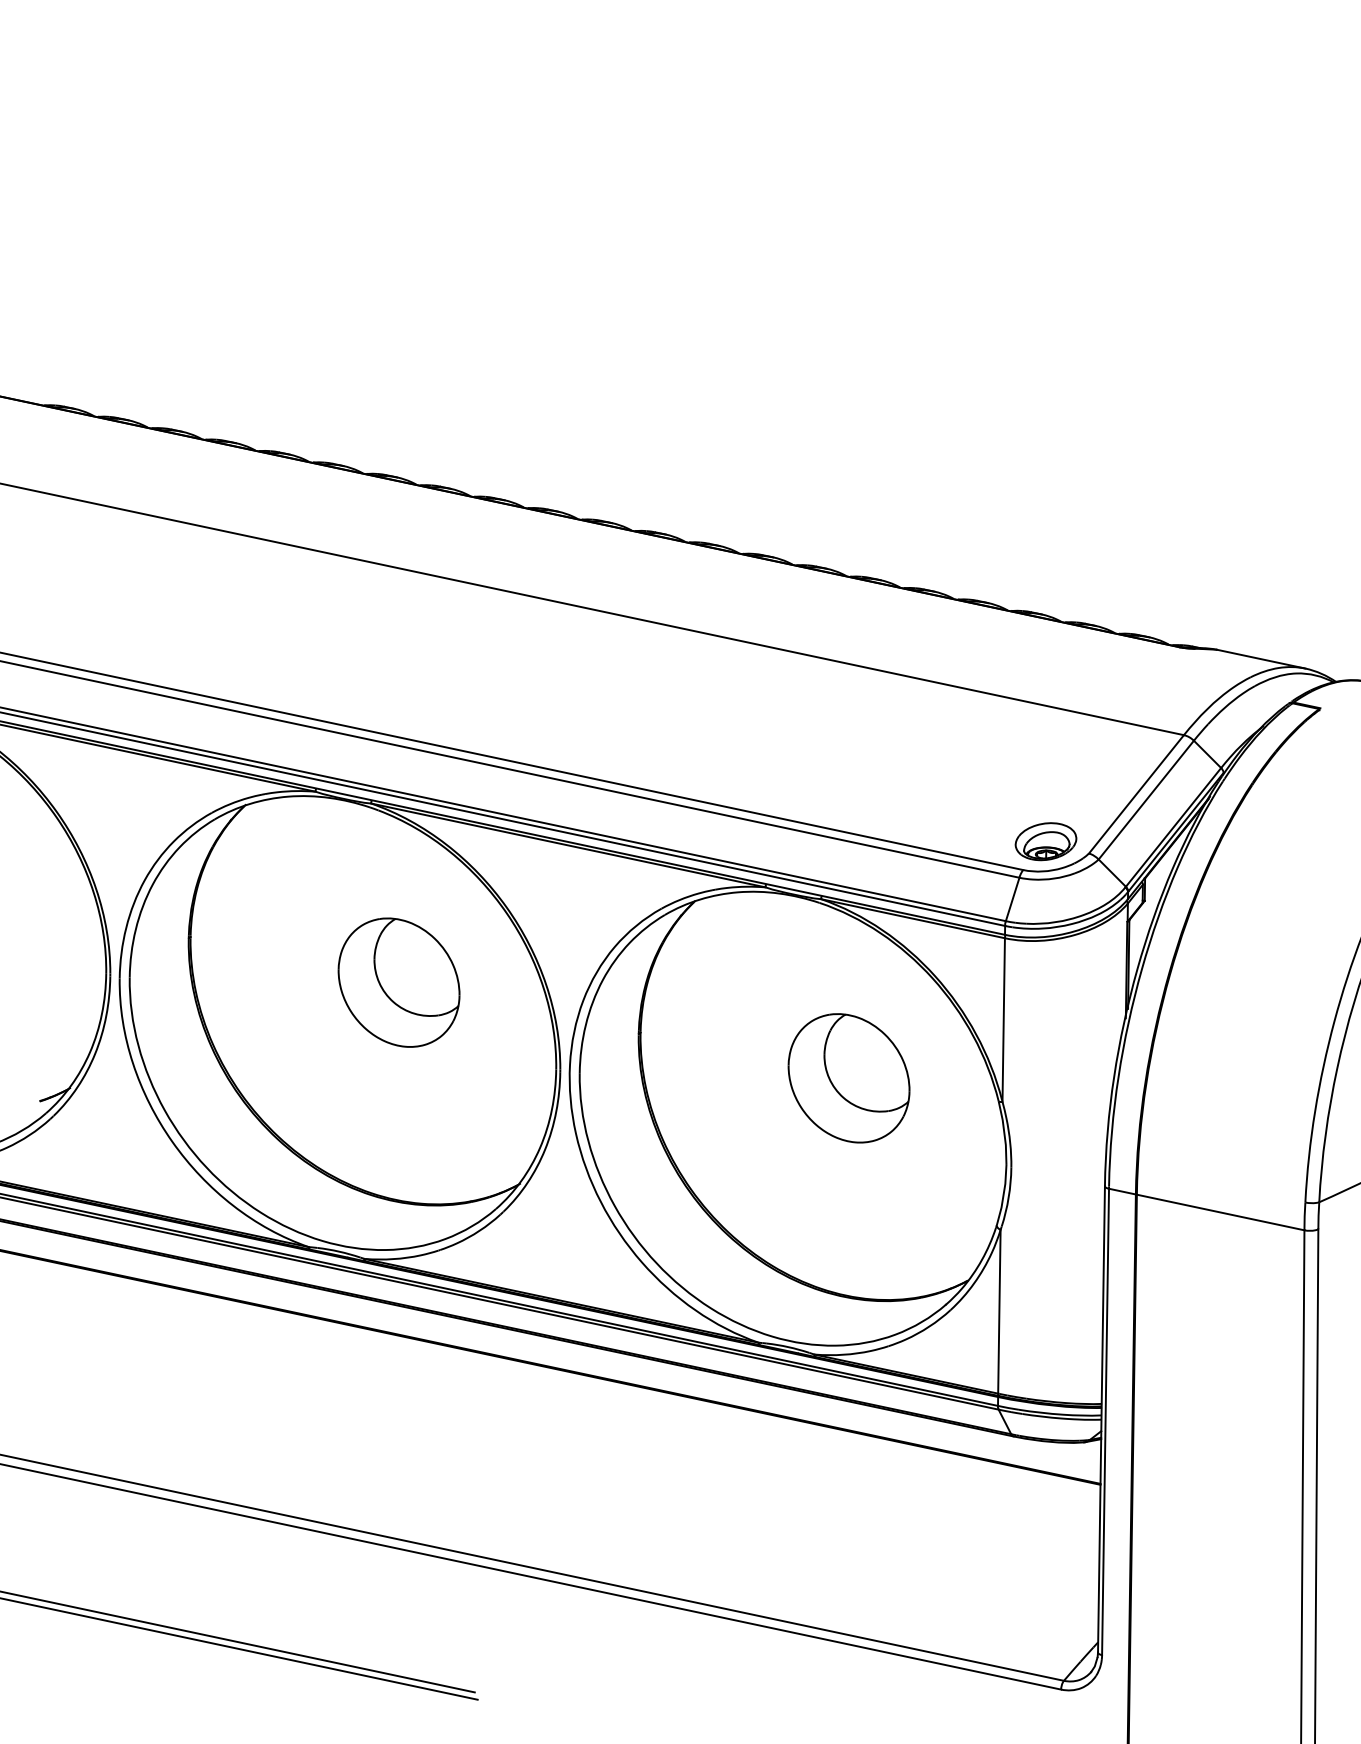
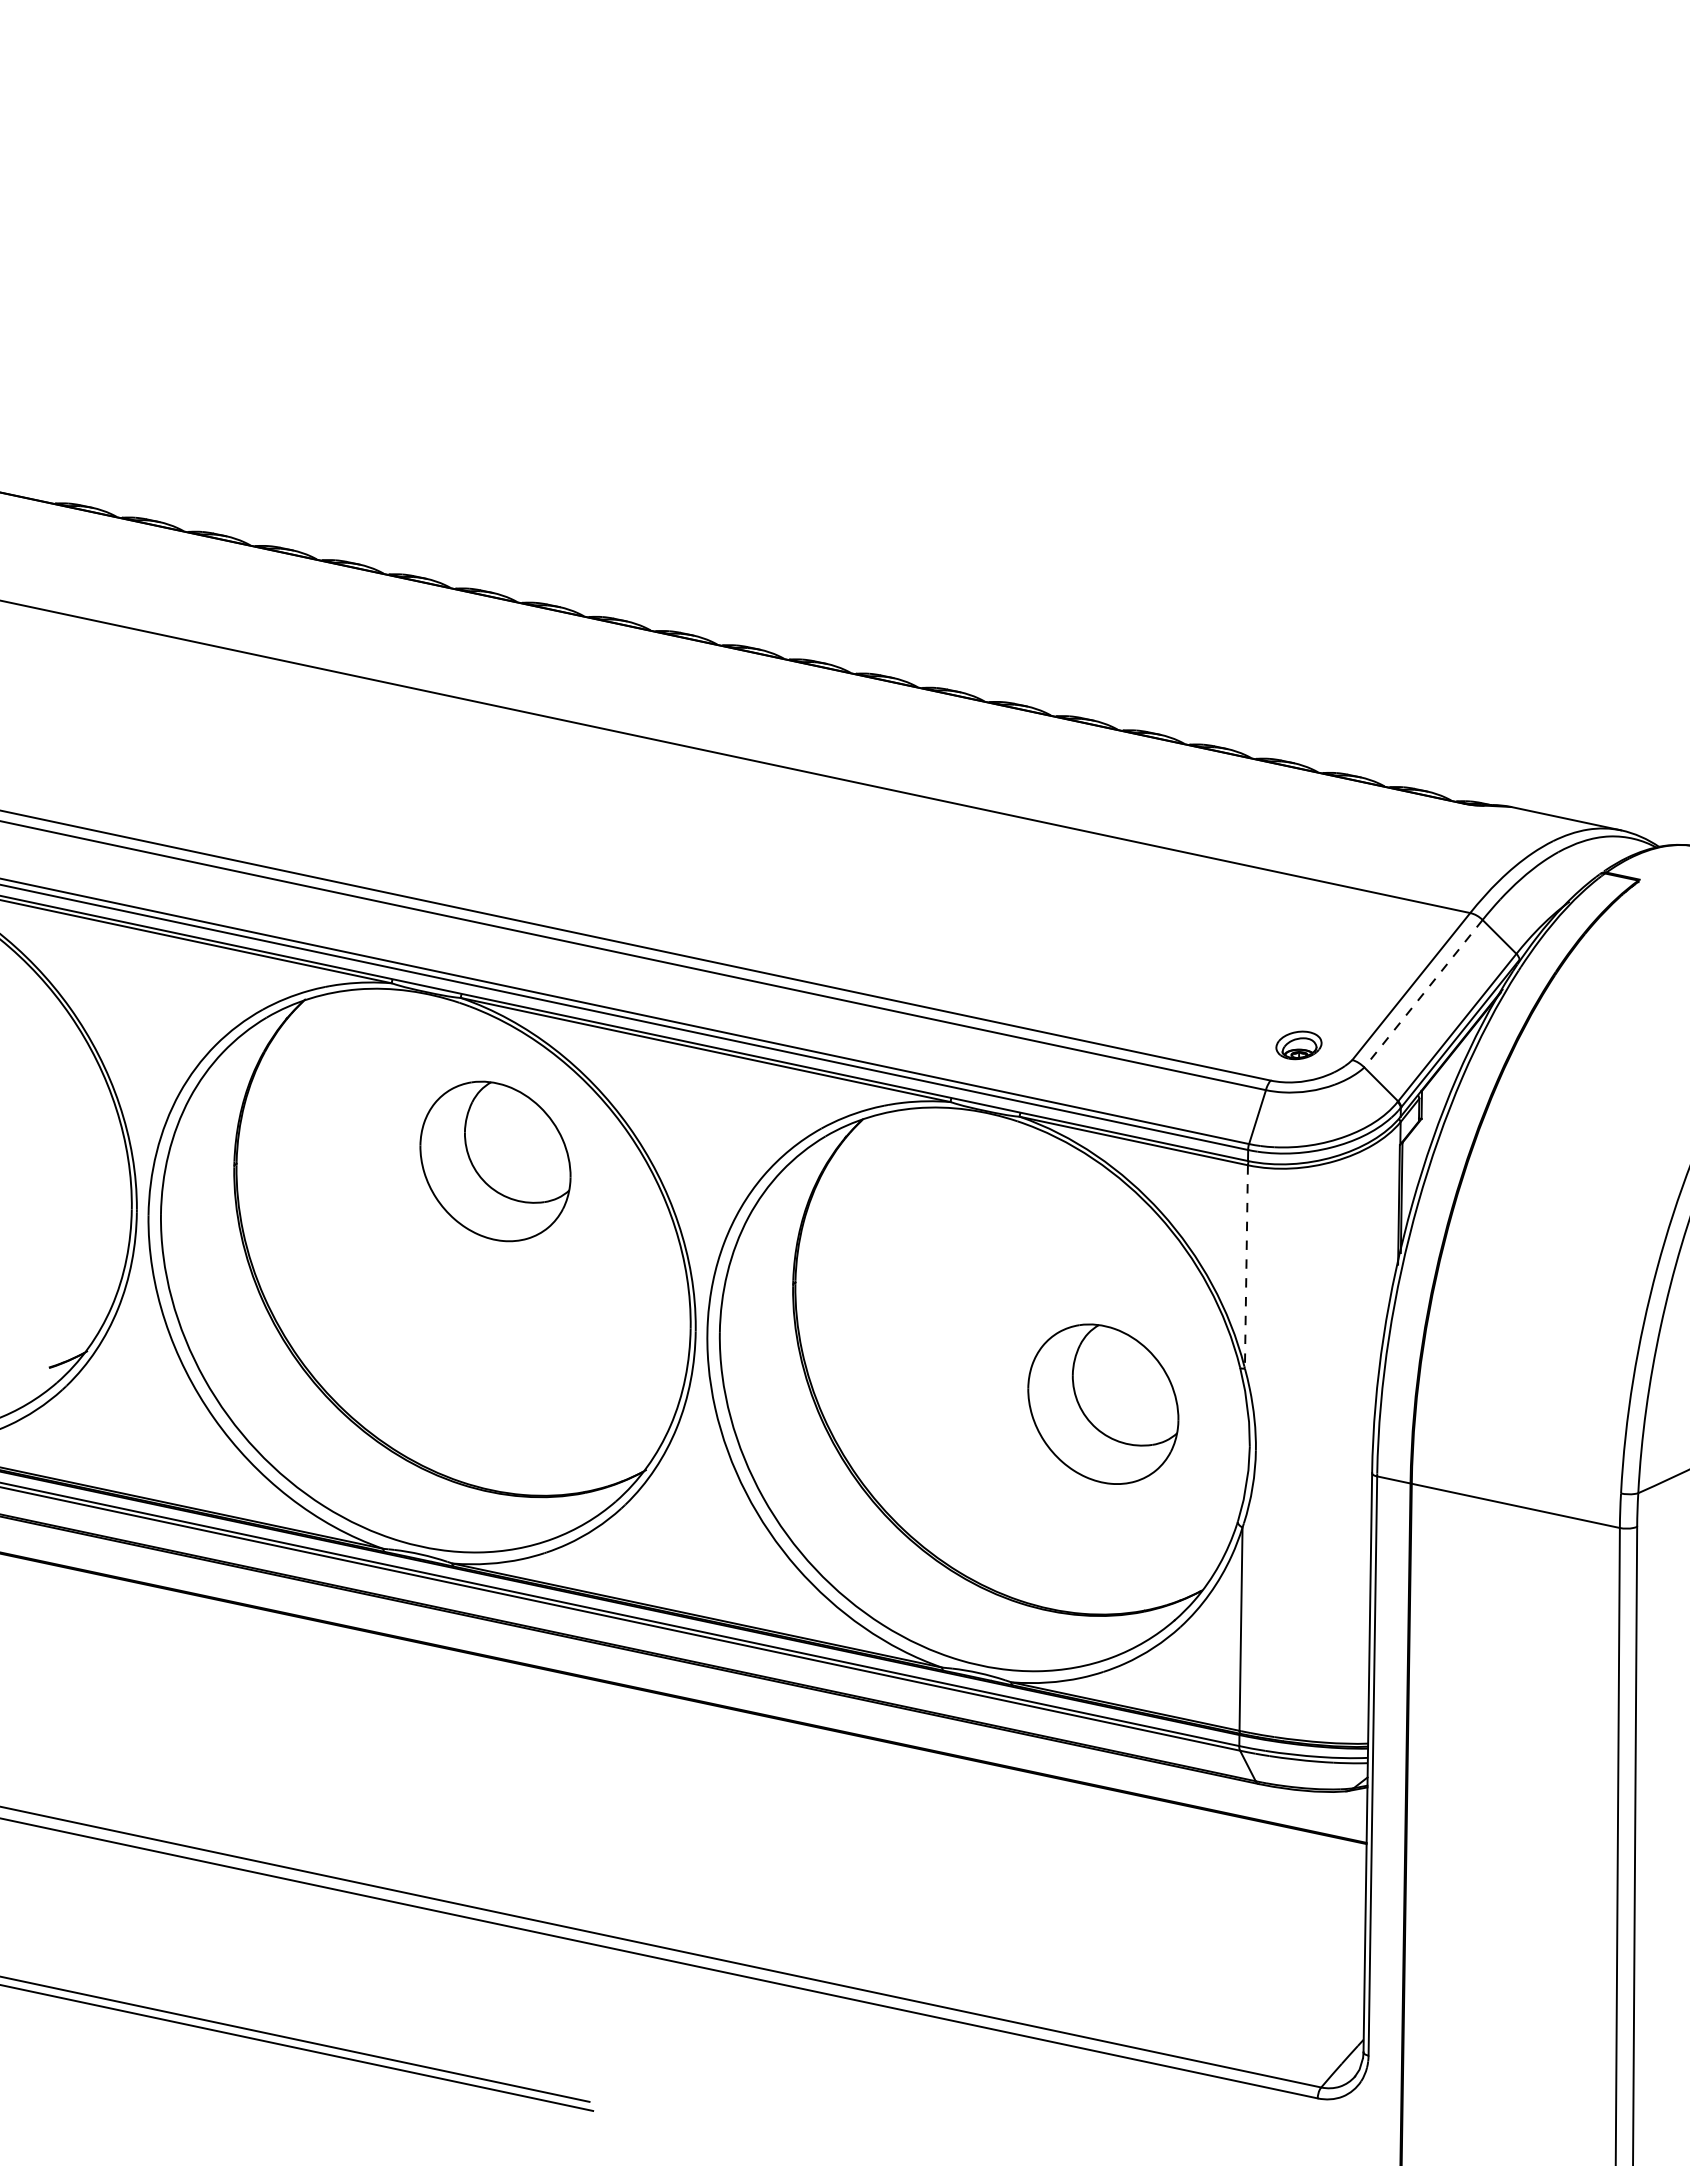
line: (1146, 799) -> (1423, 993), solid -> dashed
part: (1045, 841) -> (1298, 1045), size x0.6
part: (399, 982) -> (495, 1161), moved
line: (1003, 1019) -> (1246, 1266), solid -> dashed
part: (849, 1077) -> (1103, 1403), moved

